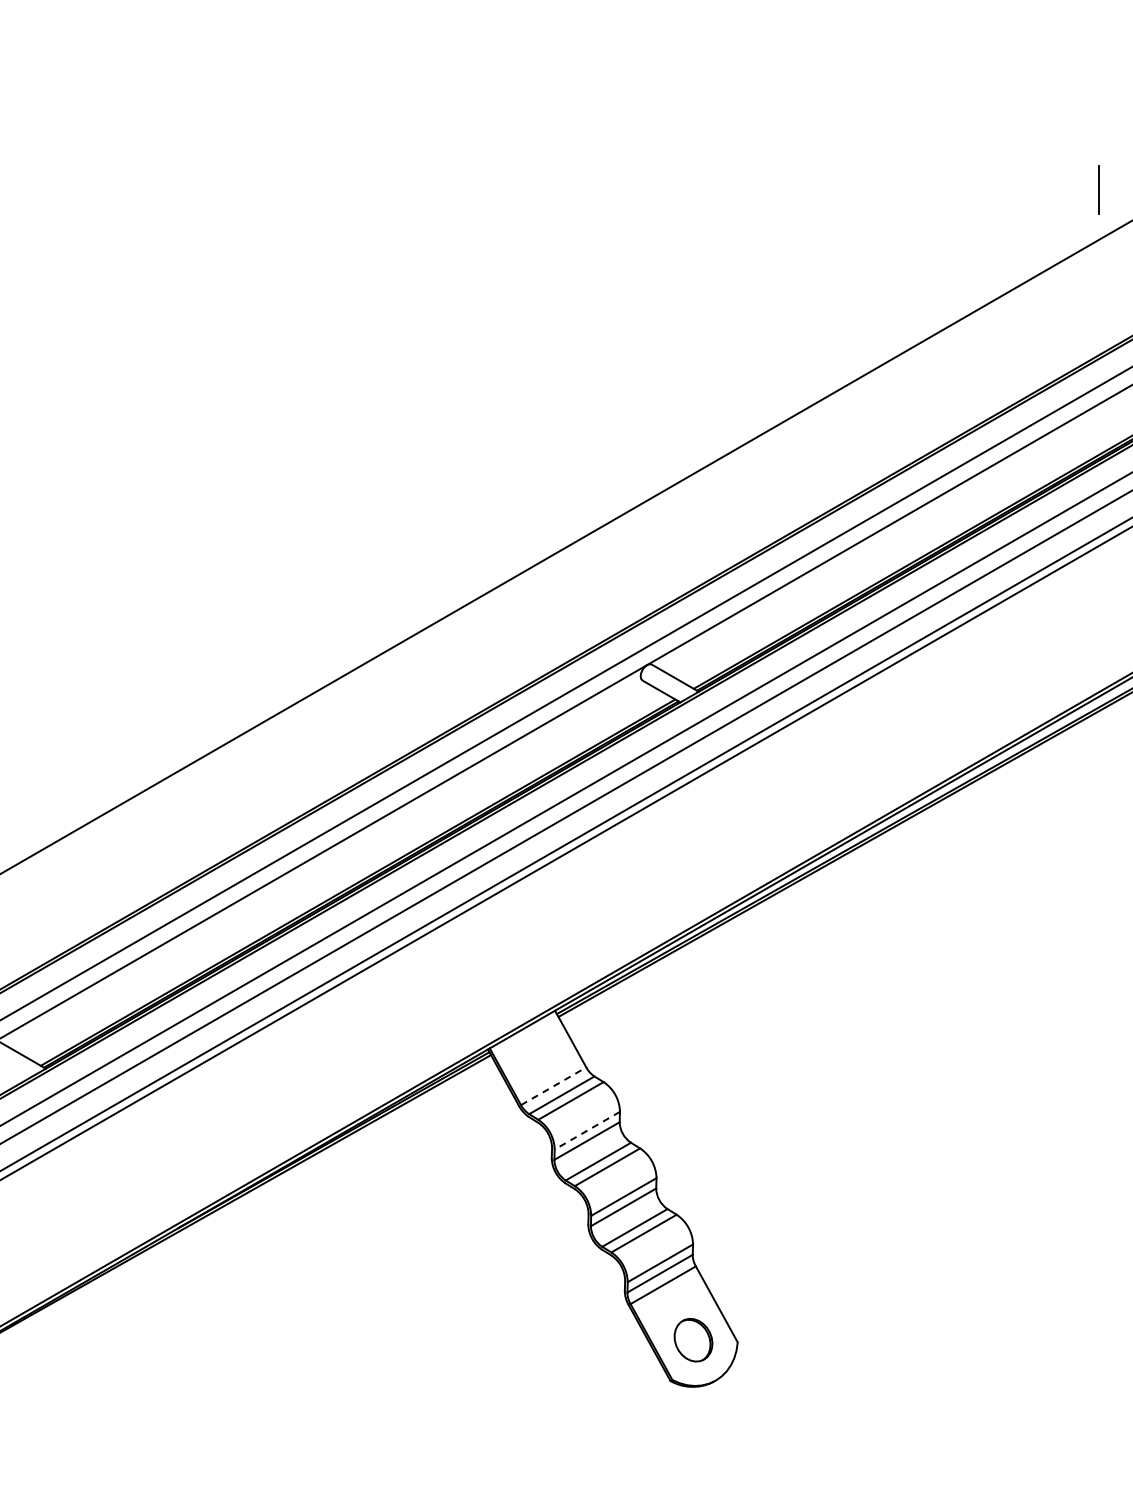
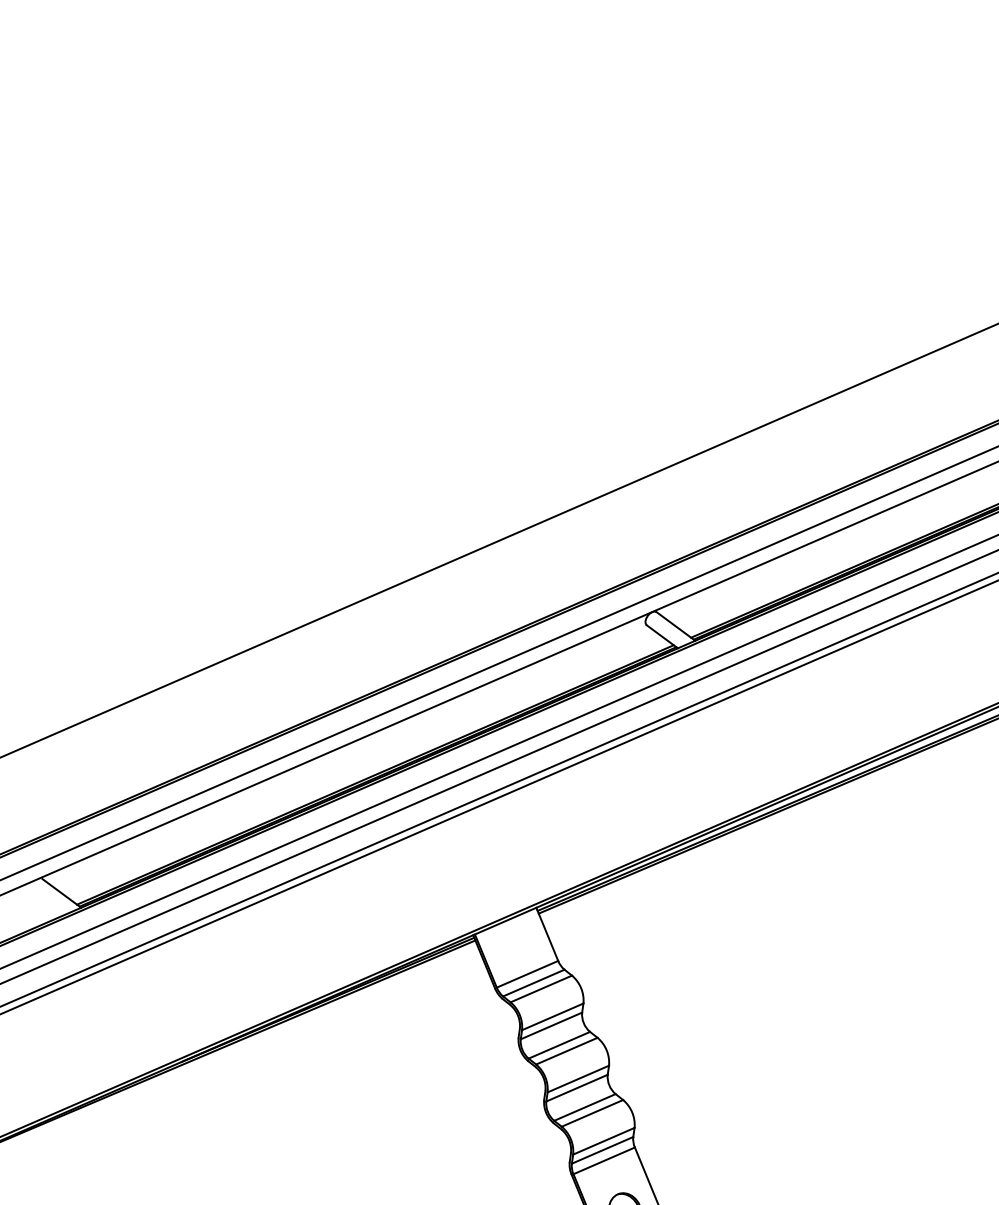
line: (553, 1086) -> (527, 974), dashed -> solid
line: (587, 1130) -> (552, 1016), dashed -> solid

